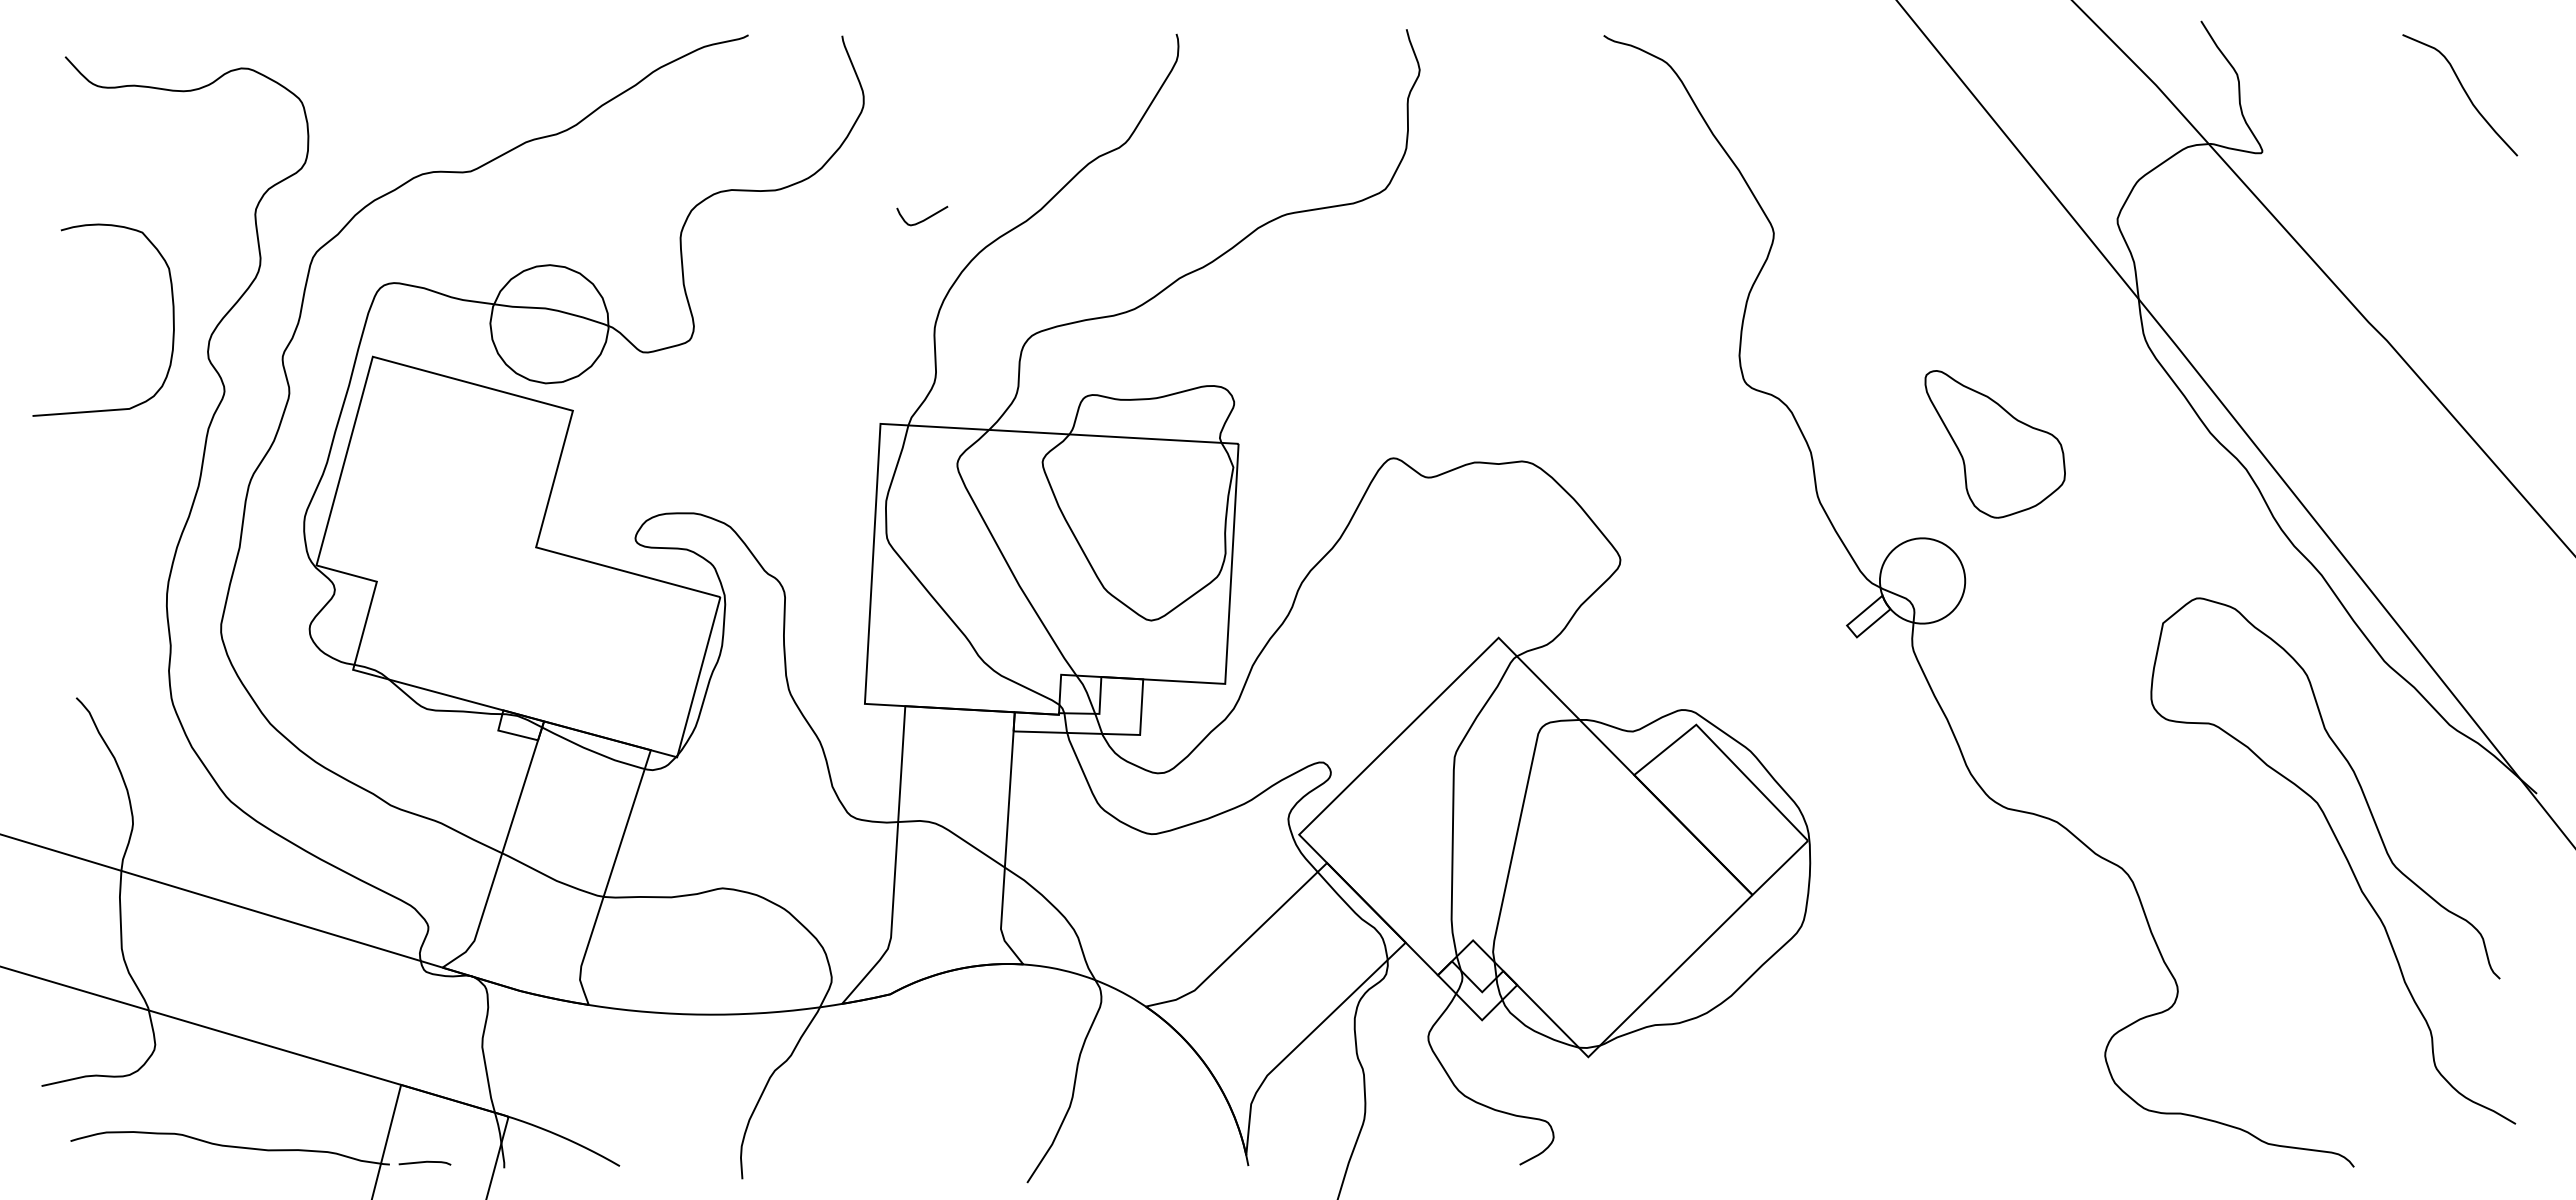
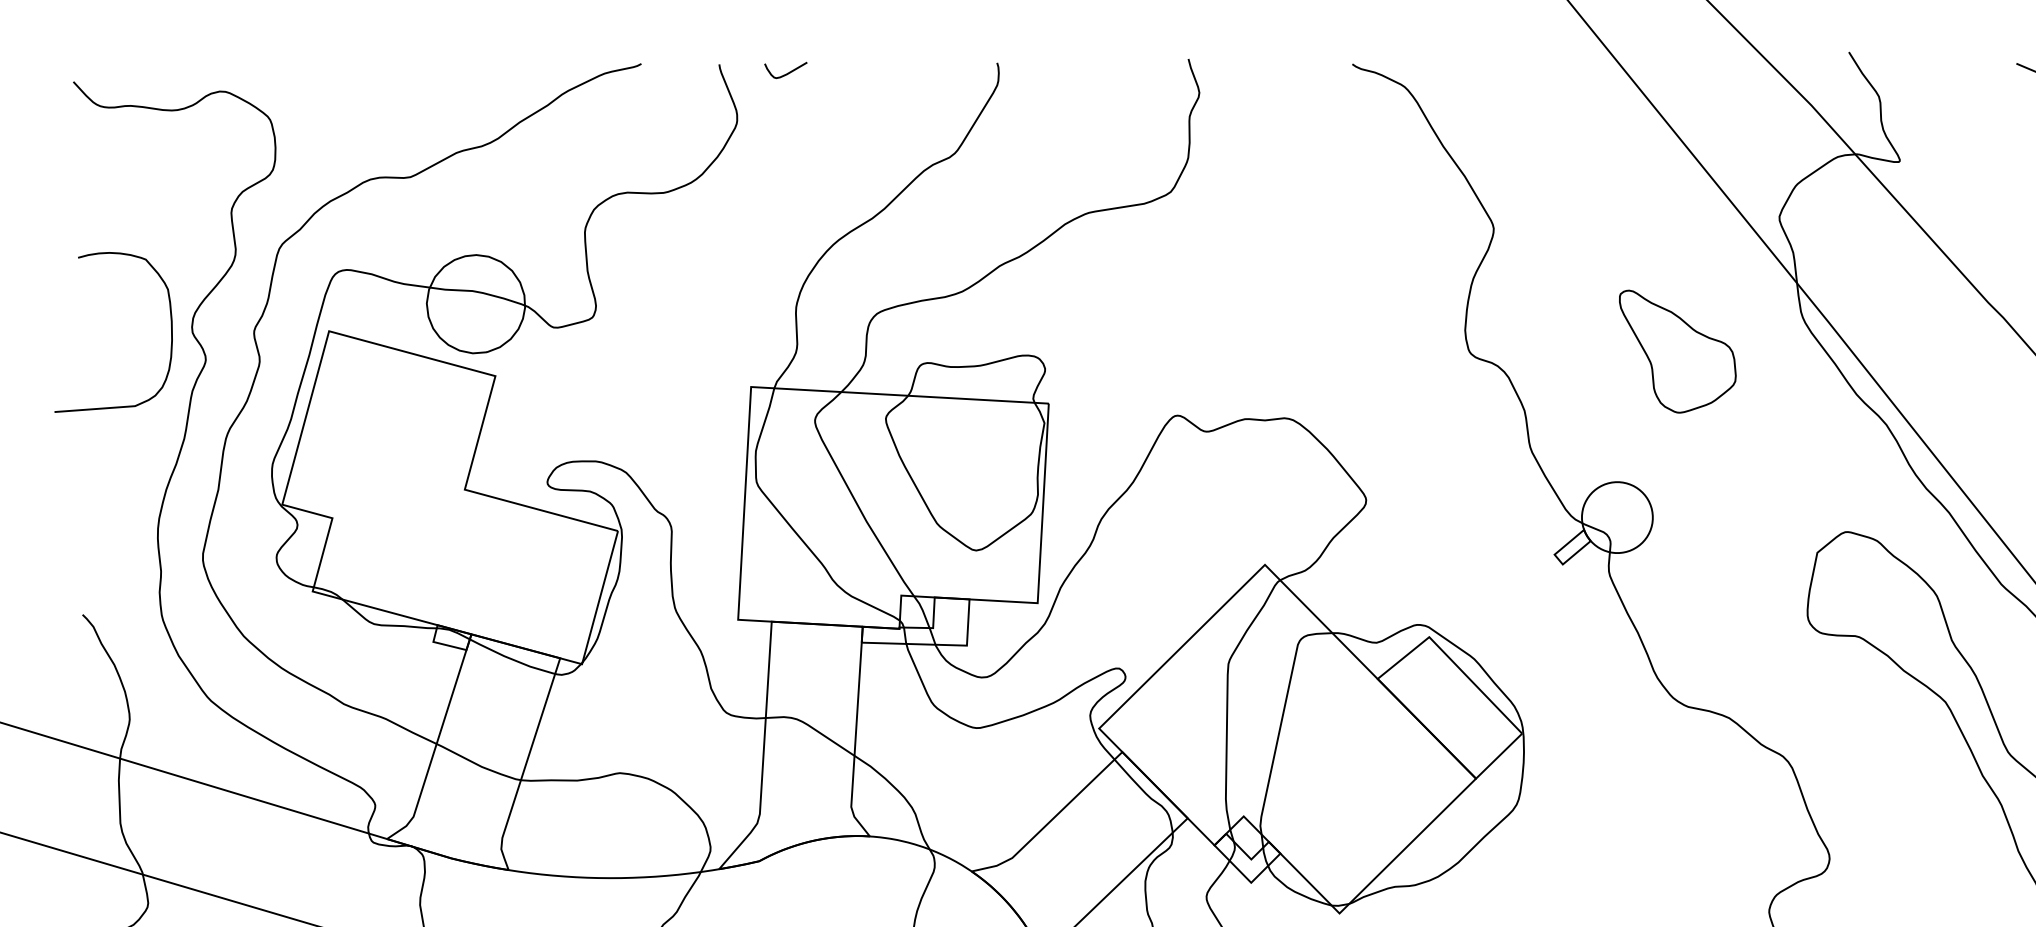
curve: (923, 219) -> (786, 73), moved
curve: (172, 319) -> (170, 331), moved
part: (1994, 444) -> (1677, 351), moved

